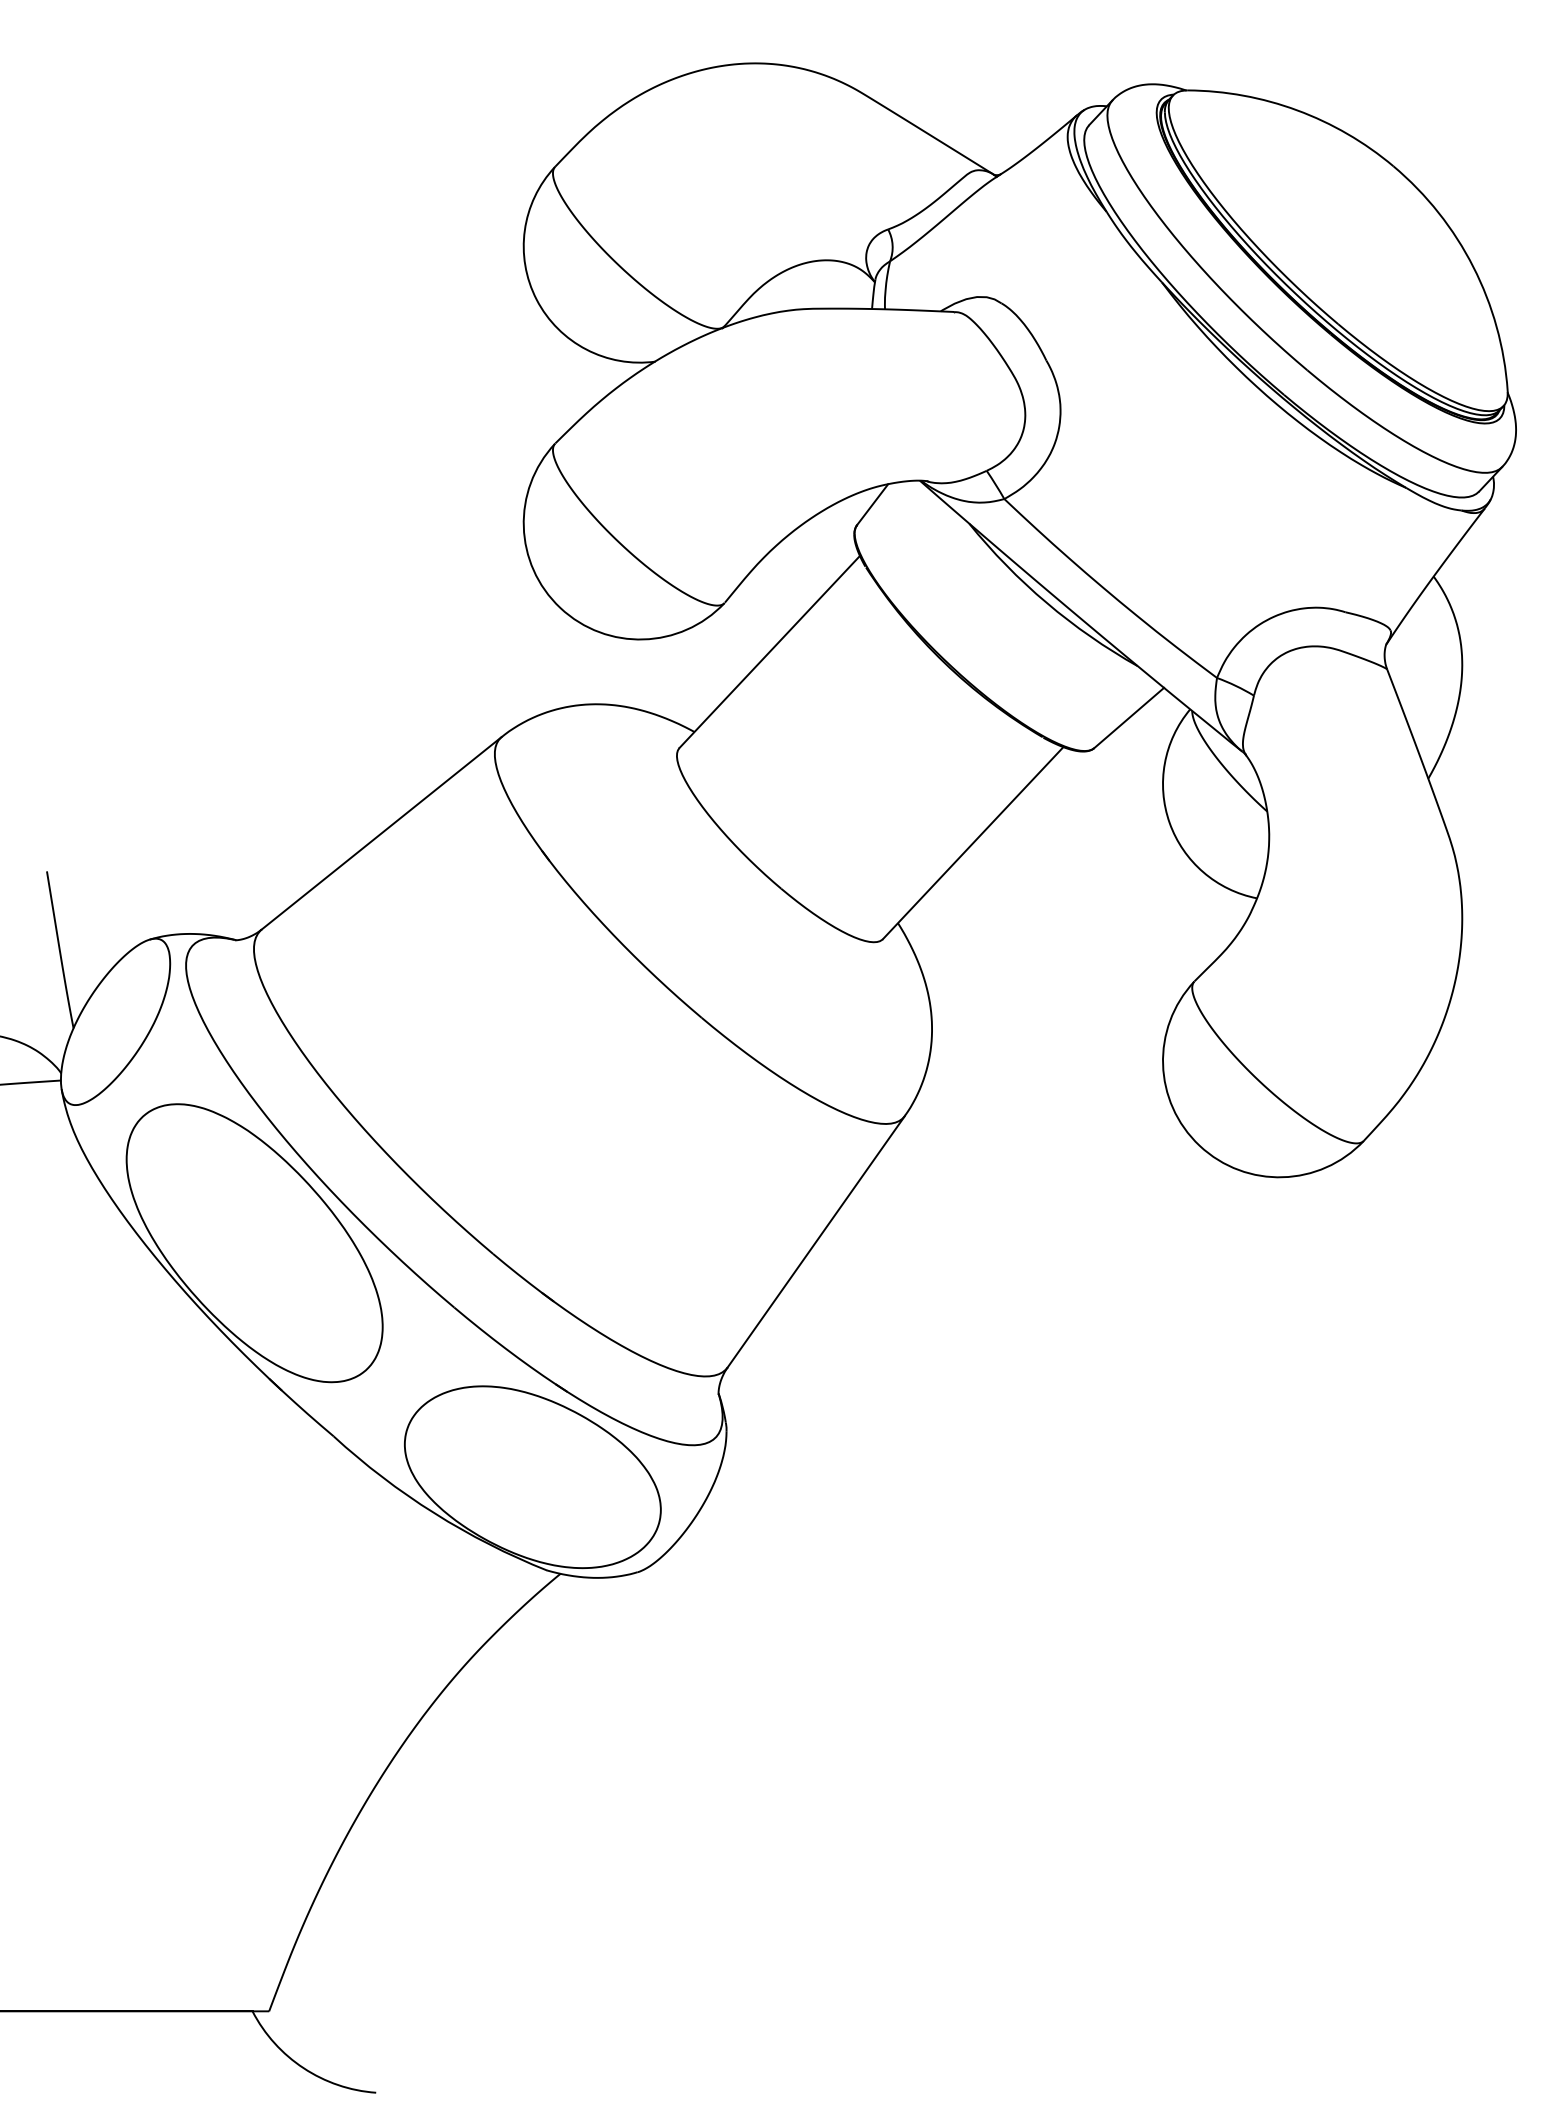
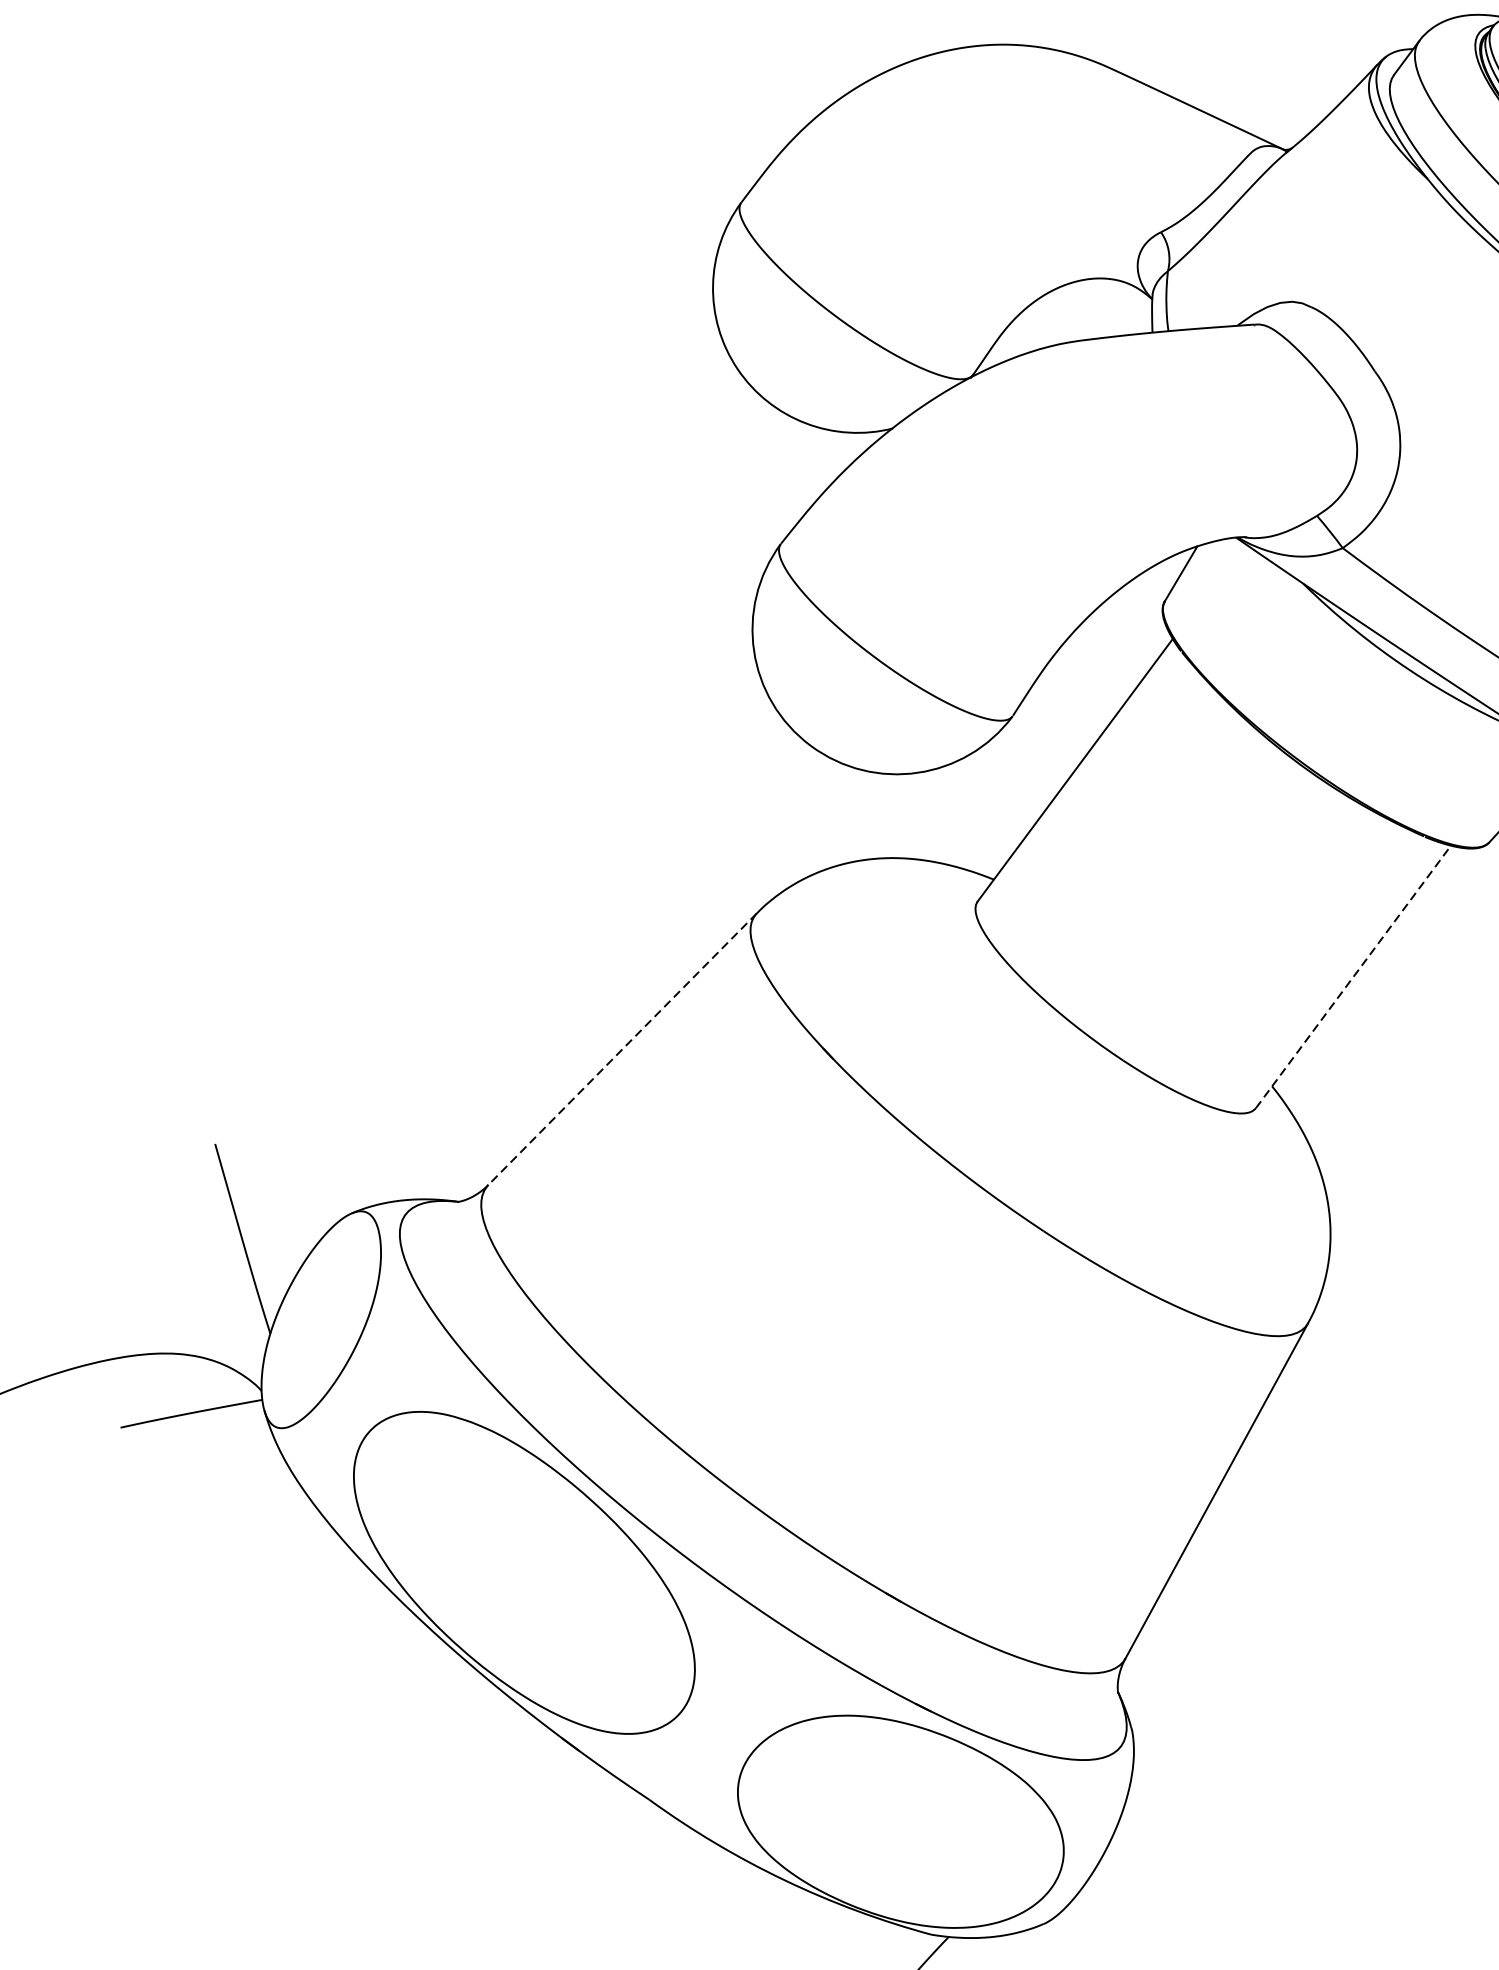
line: (381, 833) -> (622, 1049), solid -> dashed
line: (973, 843) -> (1353, 977), solid -> dashed

